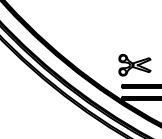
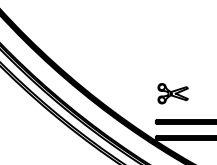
part: (134, 65) -> (172, 93), size x0.7

